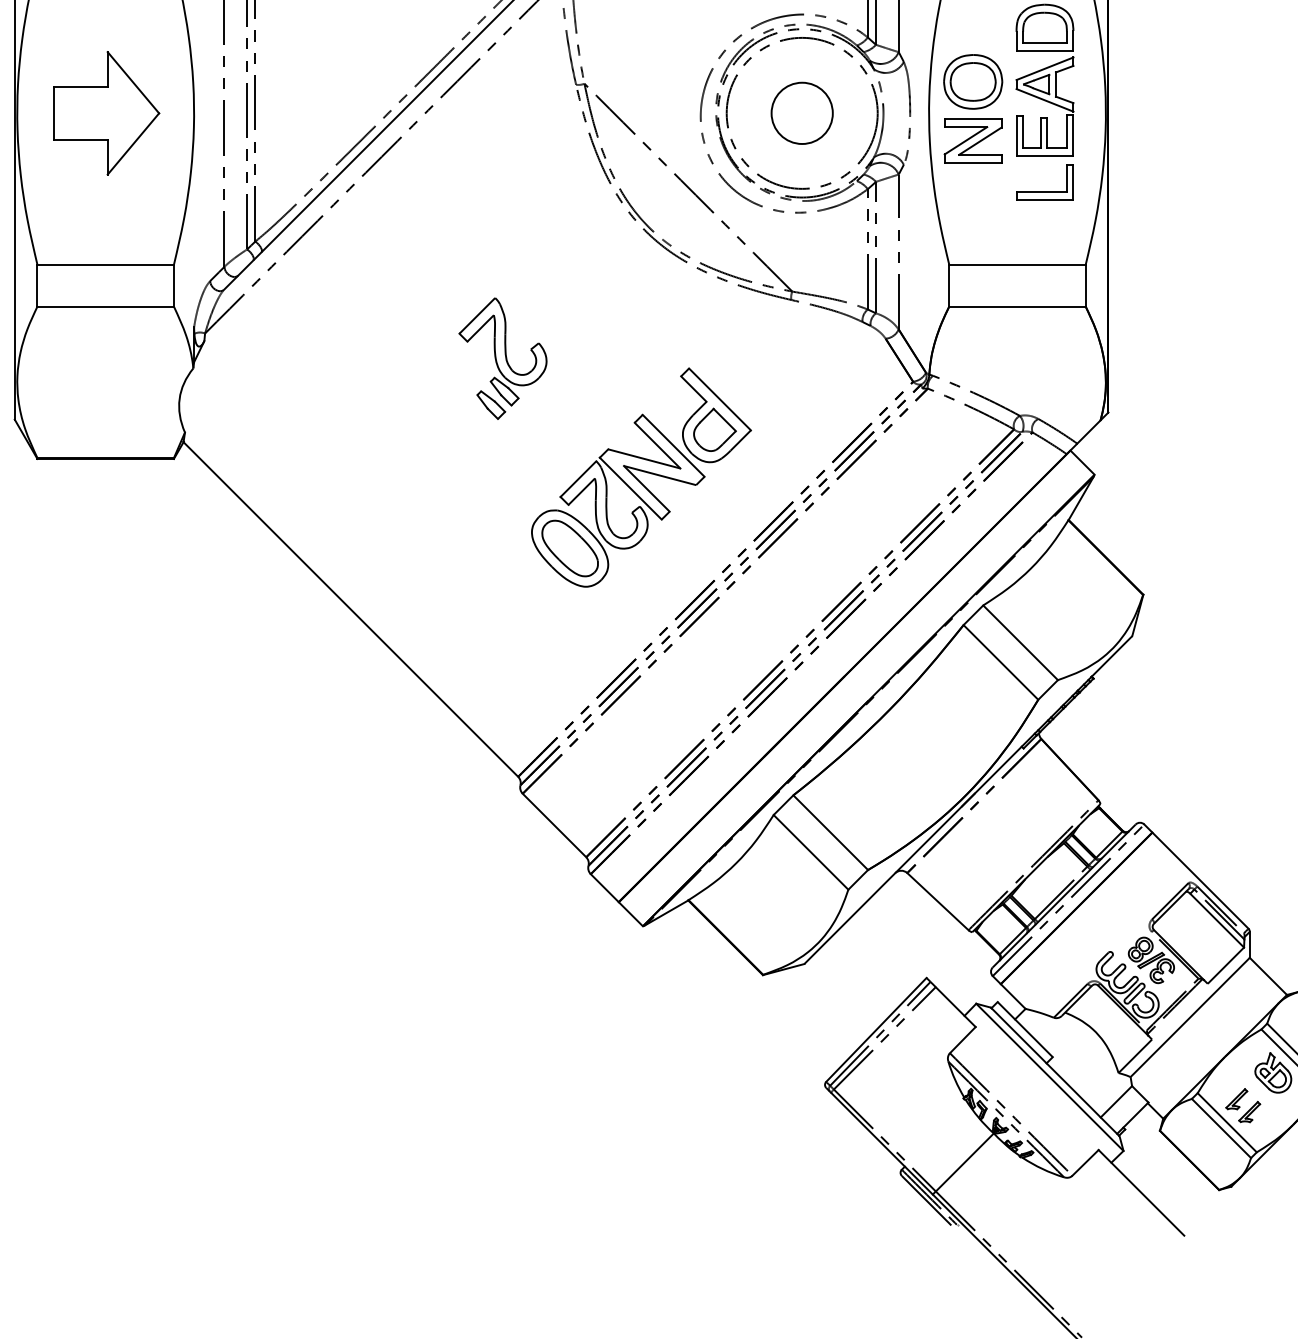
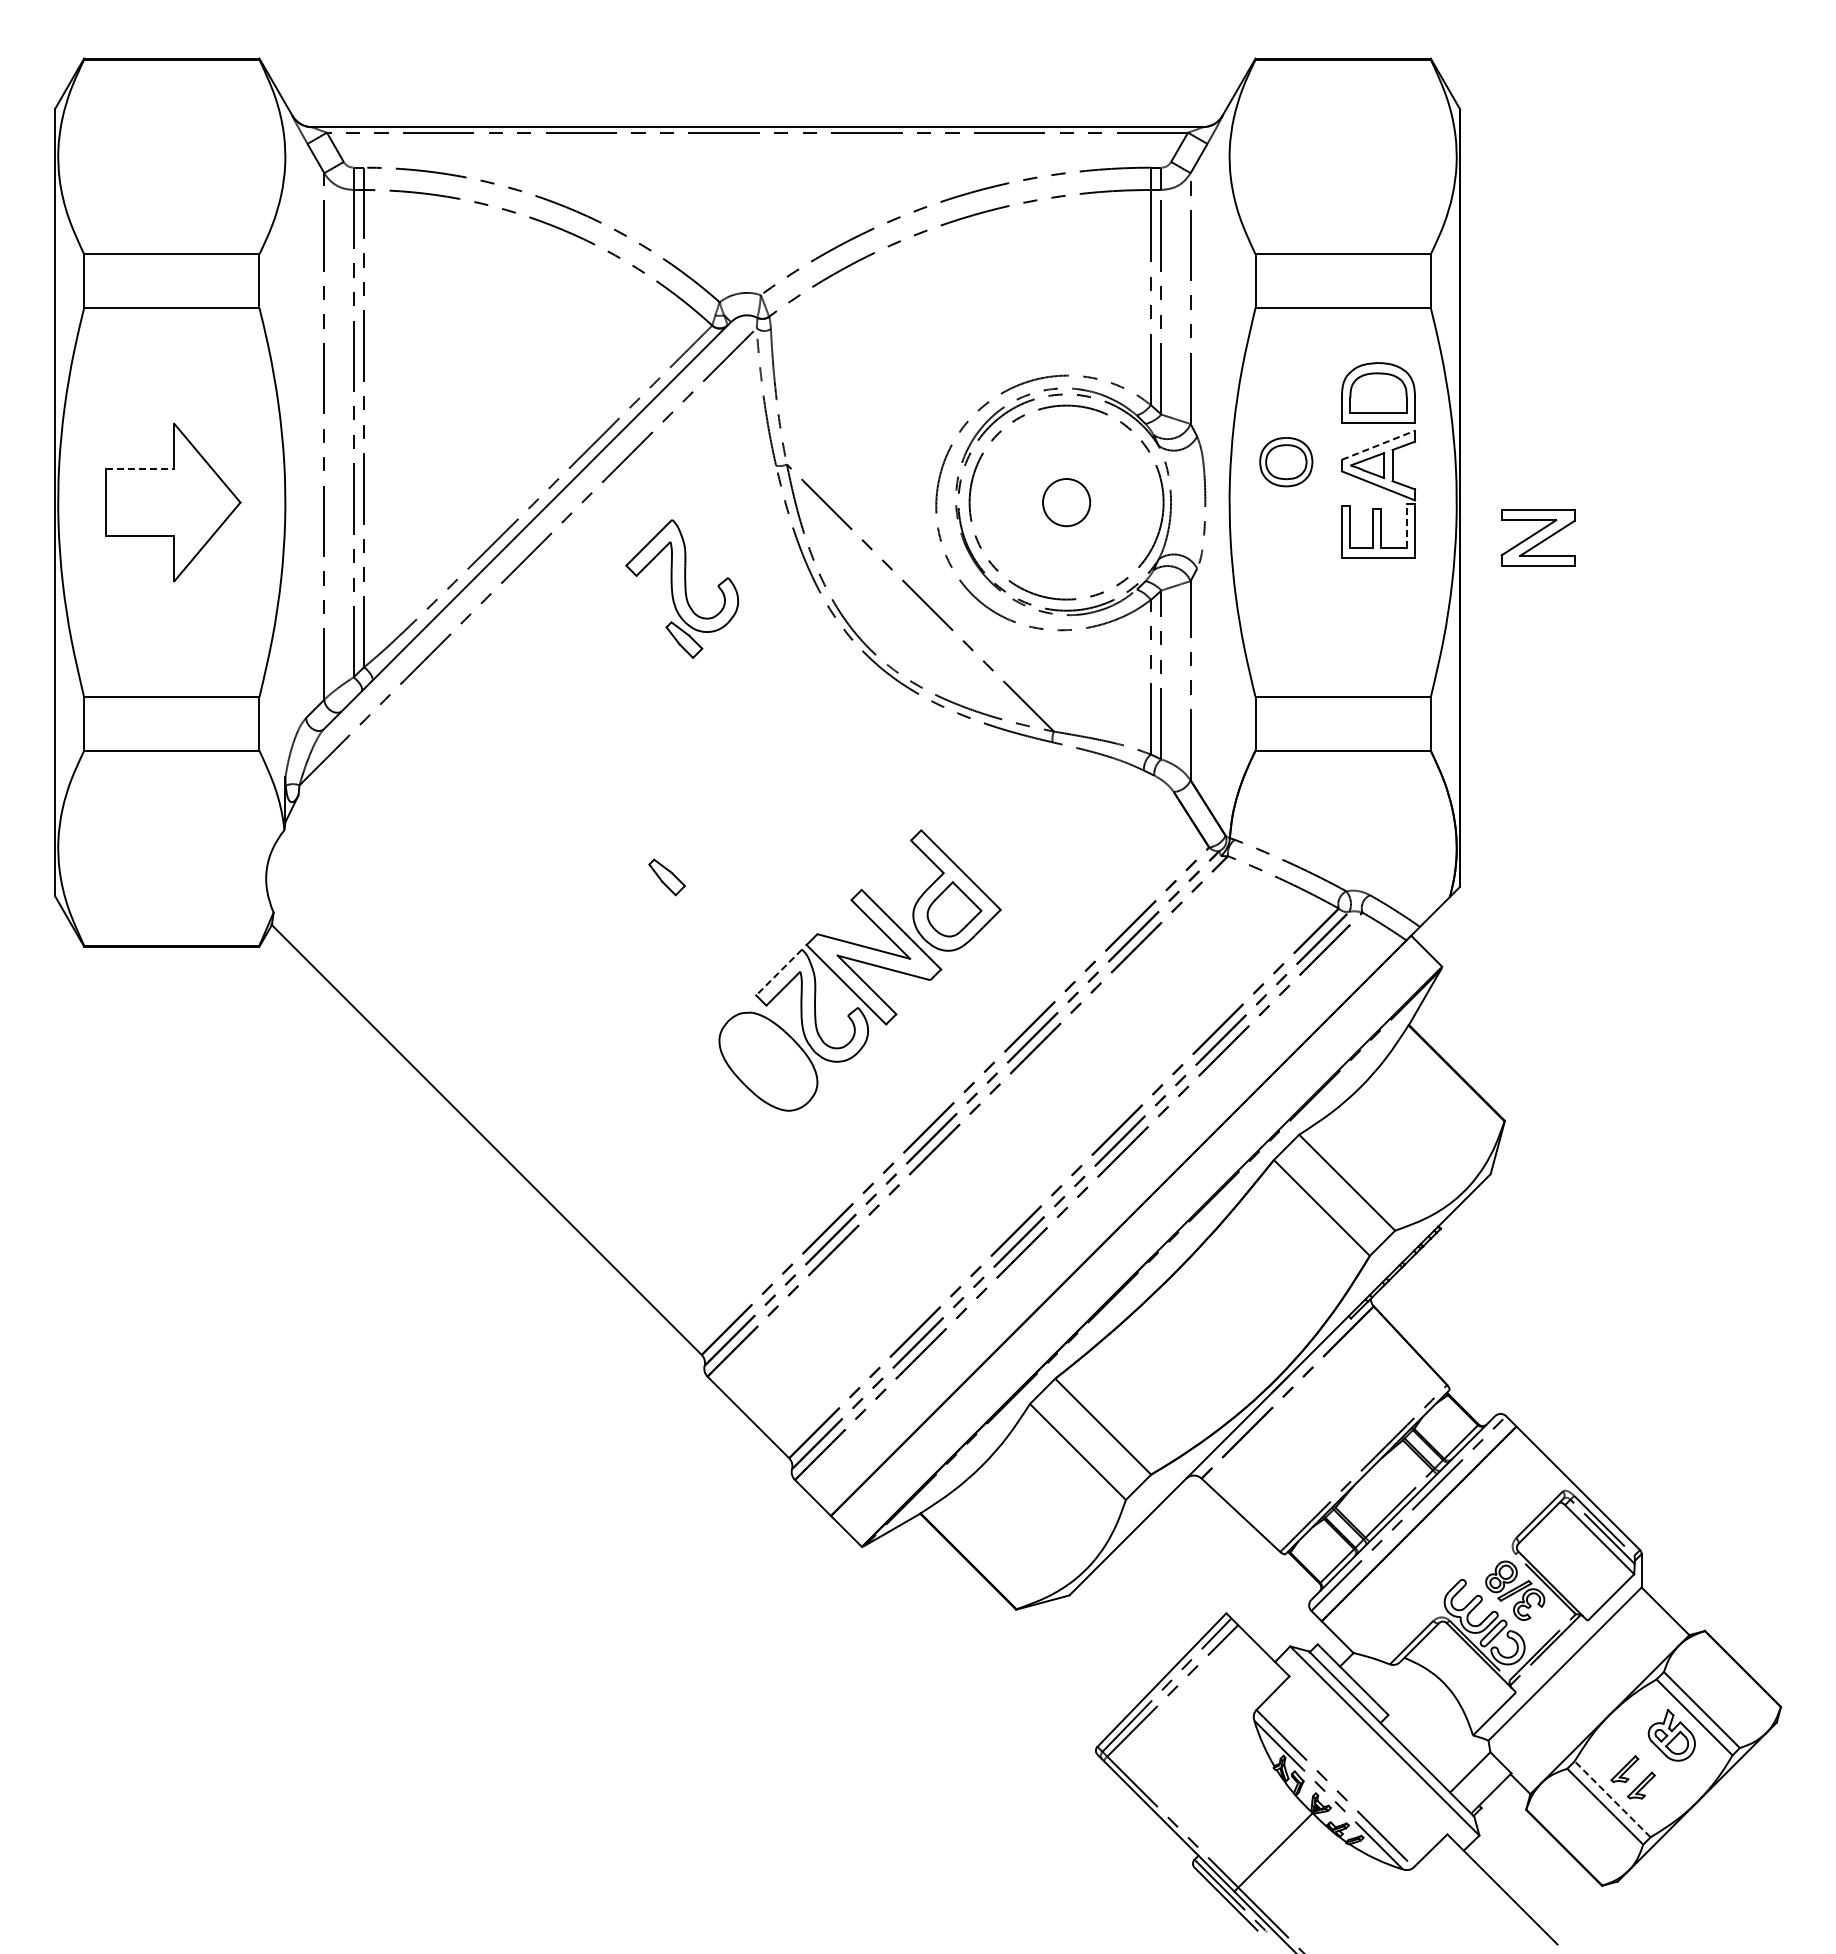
line: (1045, 68) -> (1379, 445), solid -> dashed
part: (973, 81) -> (1286, 461), size x0.7
line: (81, 86) -> (140, 468), solid -> dashed
circle: (802, 113) -> (1066, 502), size x0.6
line: (1066, 131) -> (1406, 526), solid -> dashed
part: (972, 140) -> (1537, 537), moved
part: (1044, 191) -> (1378, 603), removed
part: (503, 351) -> (682, 588), moved
line: (577, 479) -> (778, 972), solid -> dashed
part: (570, 548) -> (768, 1061), removed
line: (1227, 1122) -> (1612, 1799), solid -> dashed

